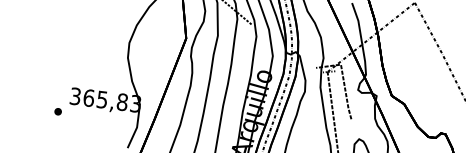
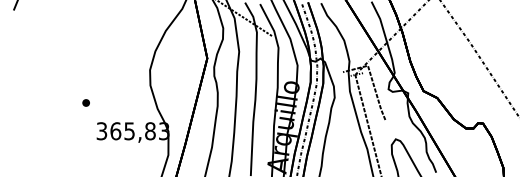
part: (57, 111) -> (85, 102), moved

